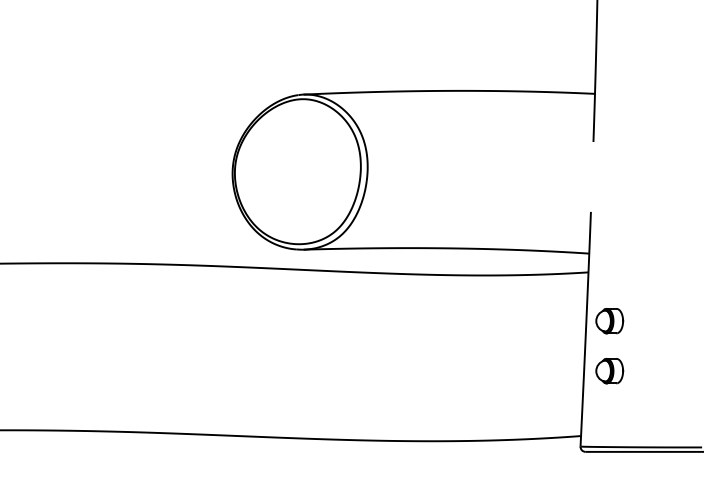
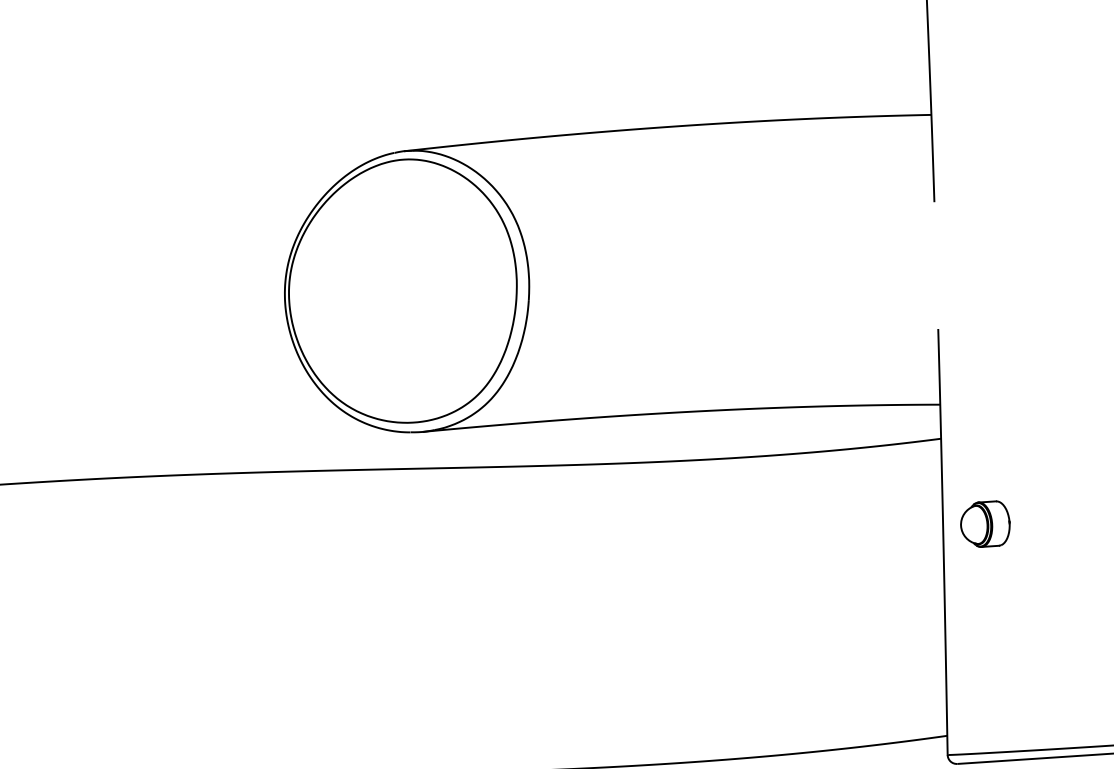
part: (609, 371) -> (991, 615), removed

